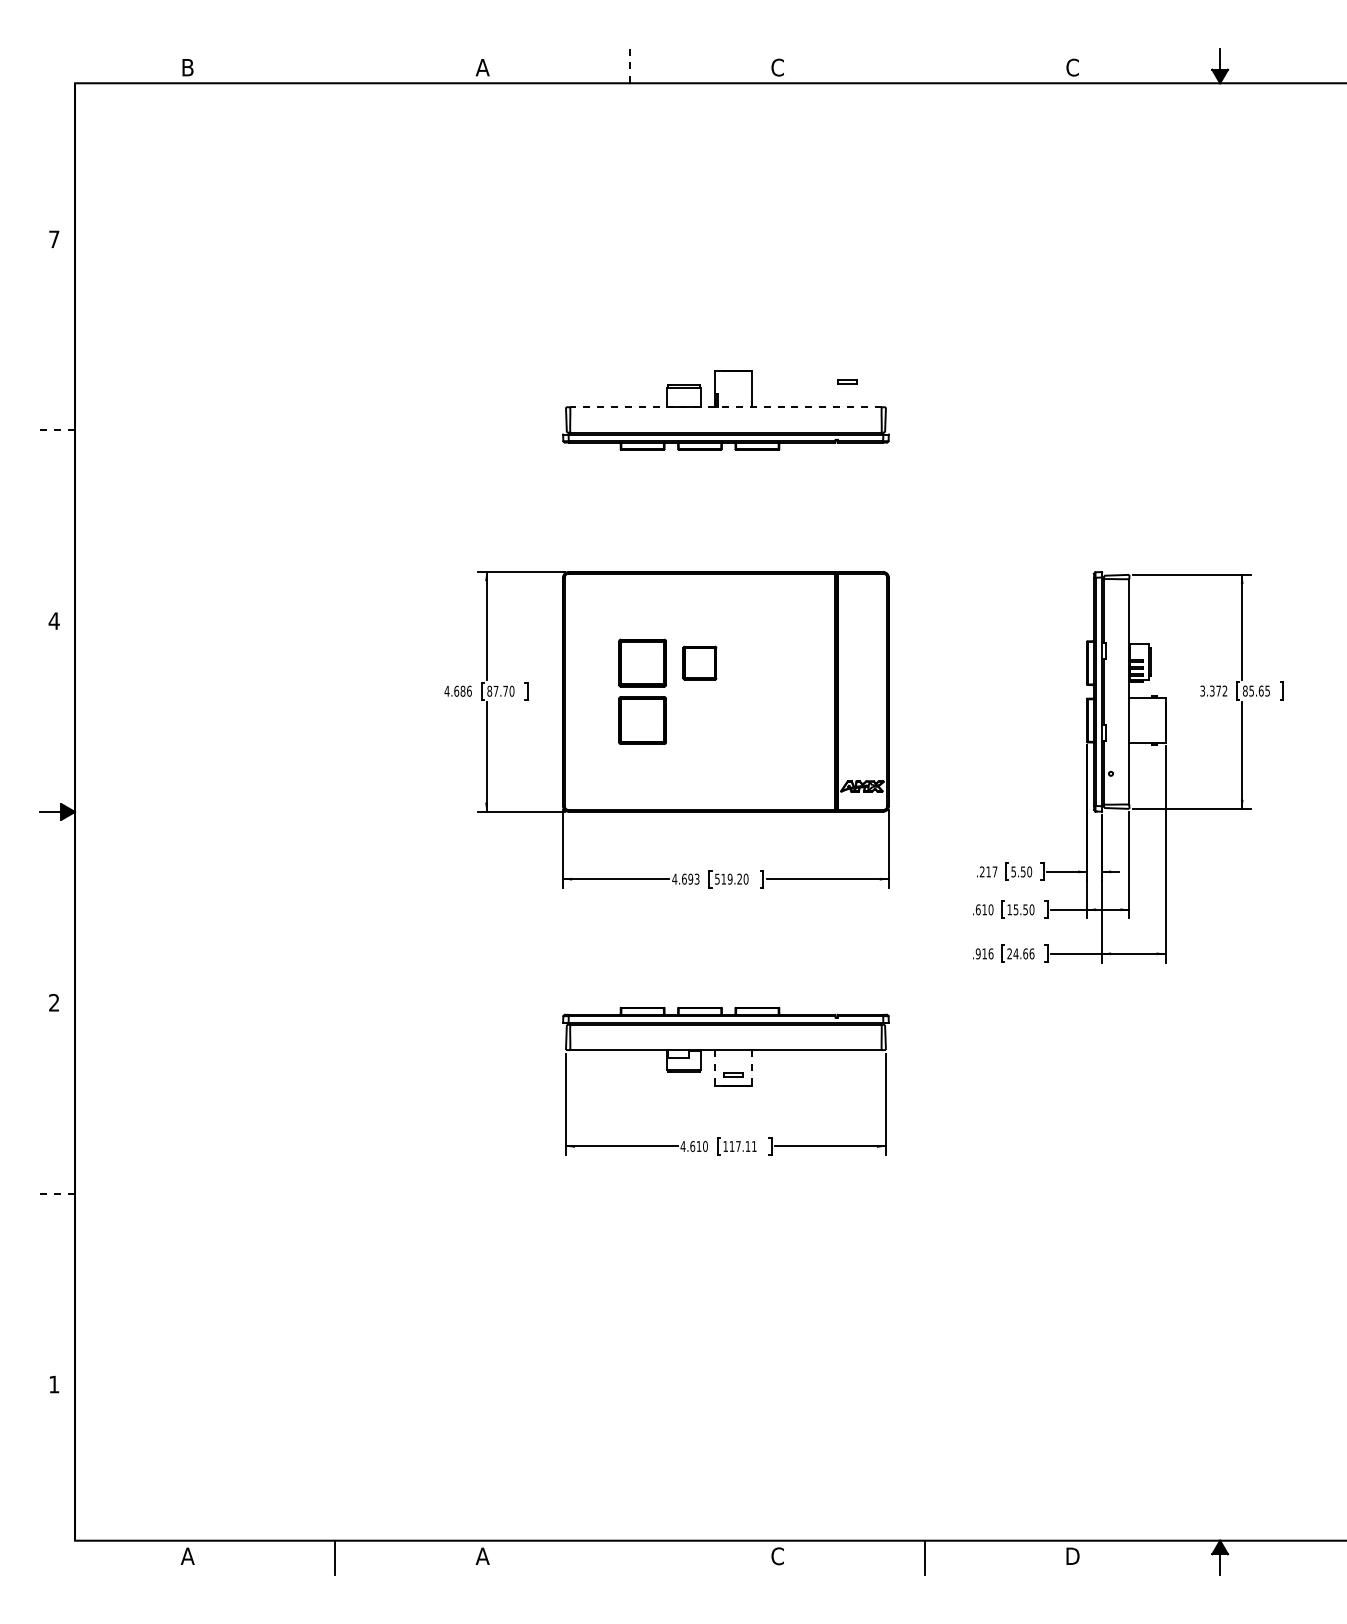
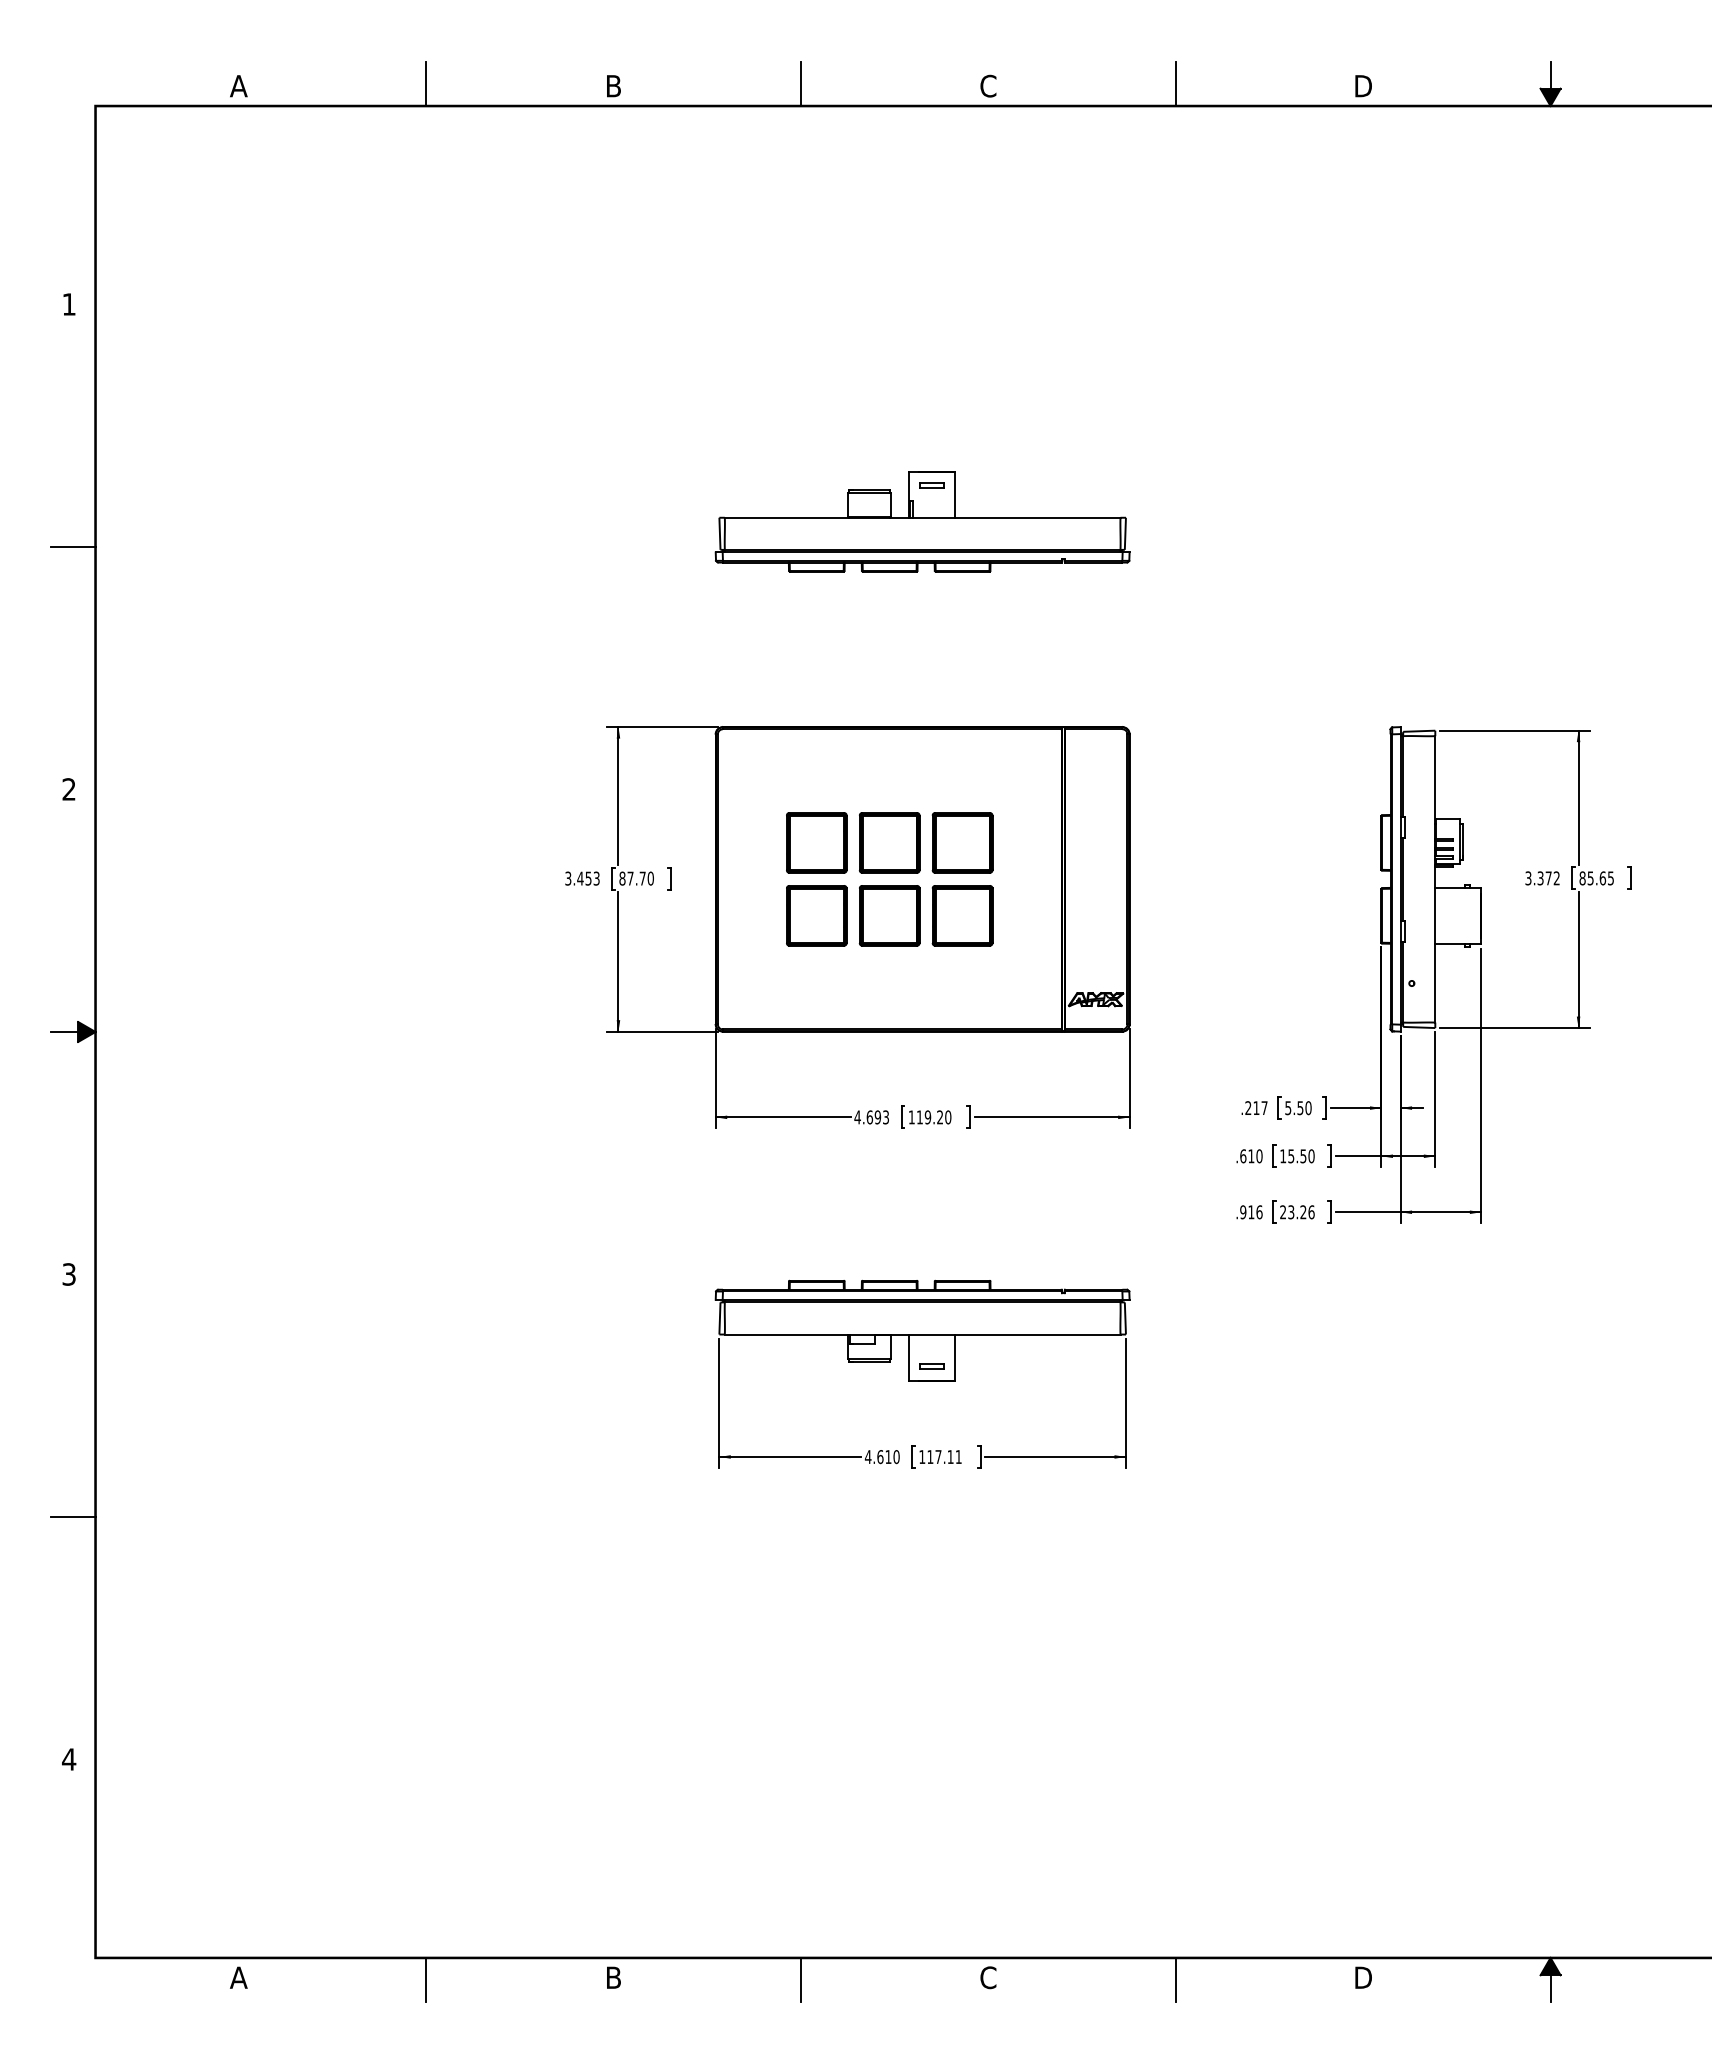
line: (335, 65) -> (426, 83), added
line: (630, 65) -> (801, 83), dashed -> solid
line: (924, 65) -> (1175, 83), added
text: (187, 67) -> (238, 86), B -> A
text: (482, 67) -> (613, 86), A -> B
text: (1072, 67) -> (1363, 85), C -> D
text: (53, 239) -> (68, 304), 7 -> 1
part: (847, 381) -> (931, 485), moved
line: (725, 407) -> (922, 517), dashed -> solid
line: (57, 429) -> (73, 546), dashed -> solid
text: (54, 621) -> (69, 789), 4 -> 2
part: (699, 662) -> (889, 842), size x1.43
part: (757, 662) -> (962, 842), added
text: (458, 691) -> (582, 878), 4.686 -> 3.453
part: (699, 720) -> (889, 915), added
part: (757, 720) -> (962, 915), added
text: (717, 879) -> (911, 1117), 519.20 -> 119.20
text: (1020, 954) -> (1297, 1212), 24.66 -> 23.26
text: (53, 1002) -> (68, 1274), 2 -> 3
line: (715, 1068) -> (909, 1358), dashed -> solid
line: (751, 1068) -> (955, 1358), dashed -> solid
line: (57, 1194) -> (73, 1517), dashed -> solid
text: (54, 1384) -> (69, 1759), 1 -> 4
text: (482, 1556) -> (613, 1977), A -> B
line: (630, 1557) -> (801, 1979), added

